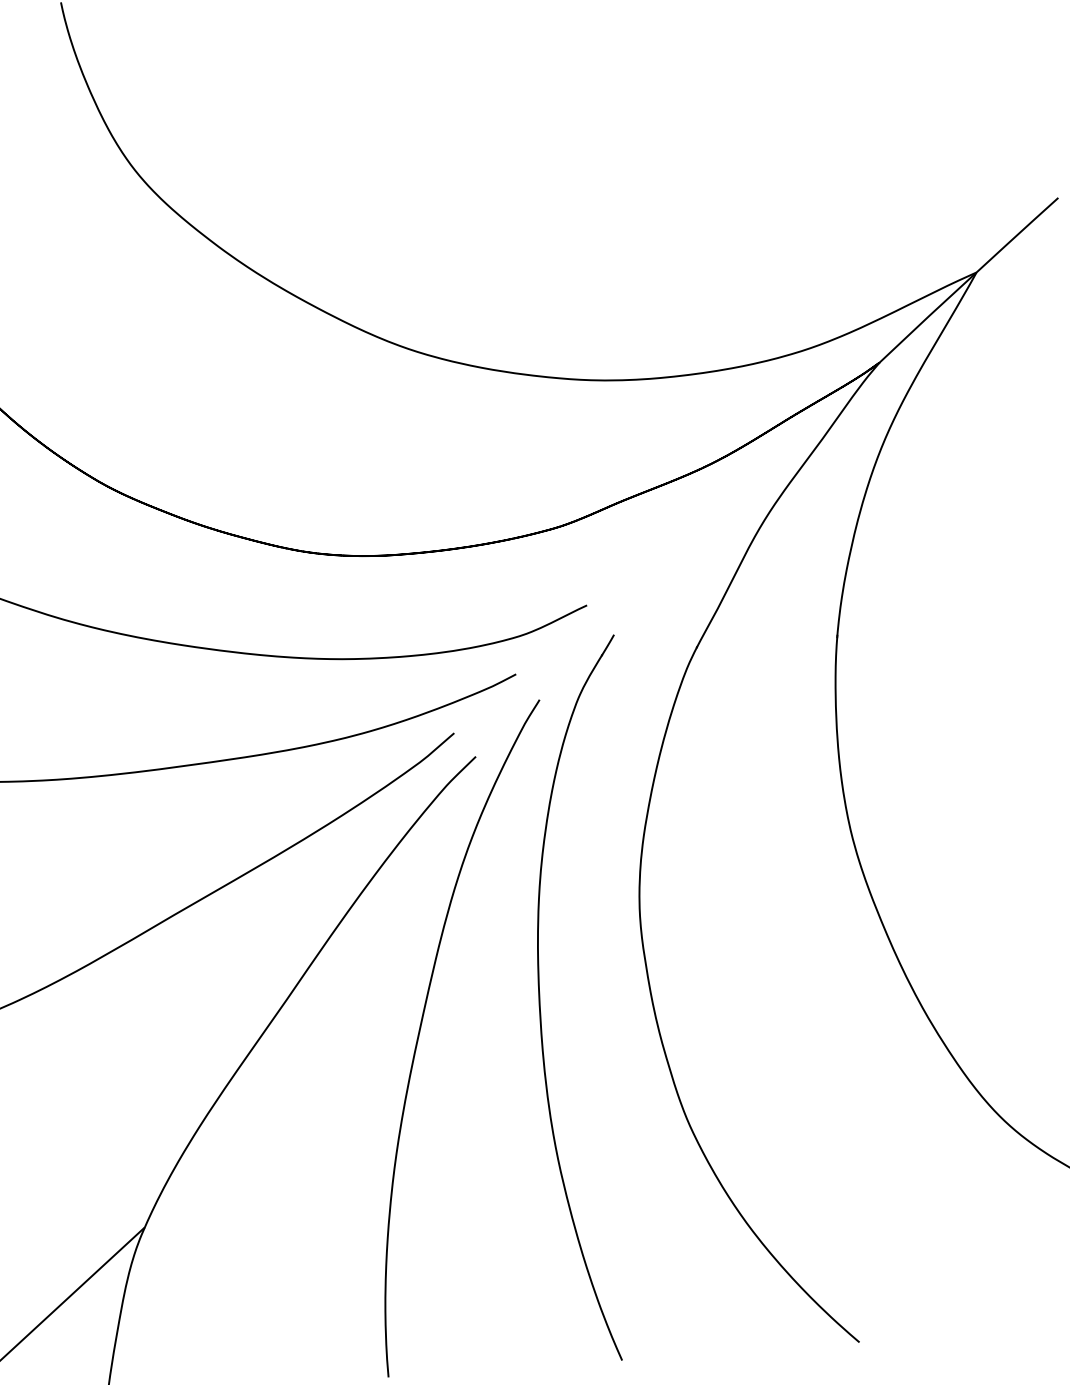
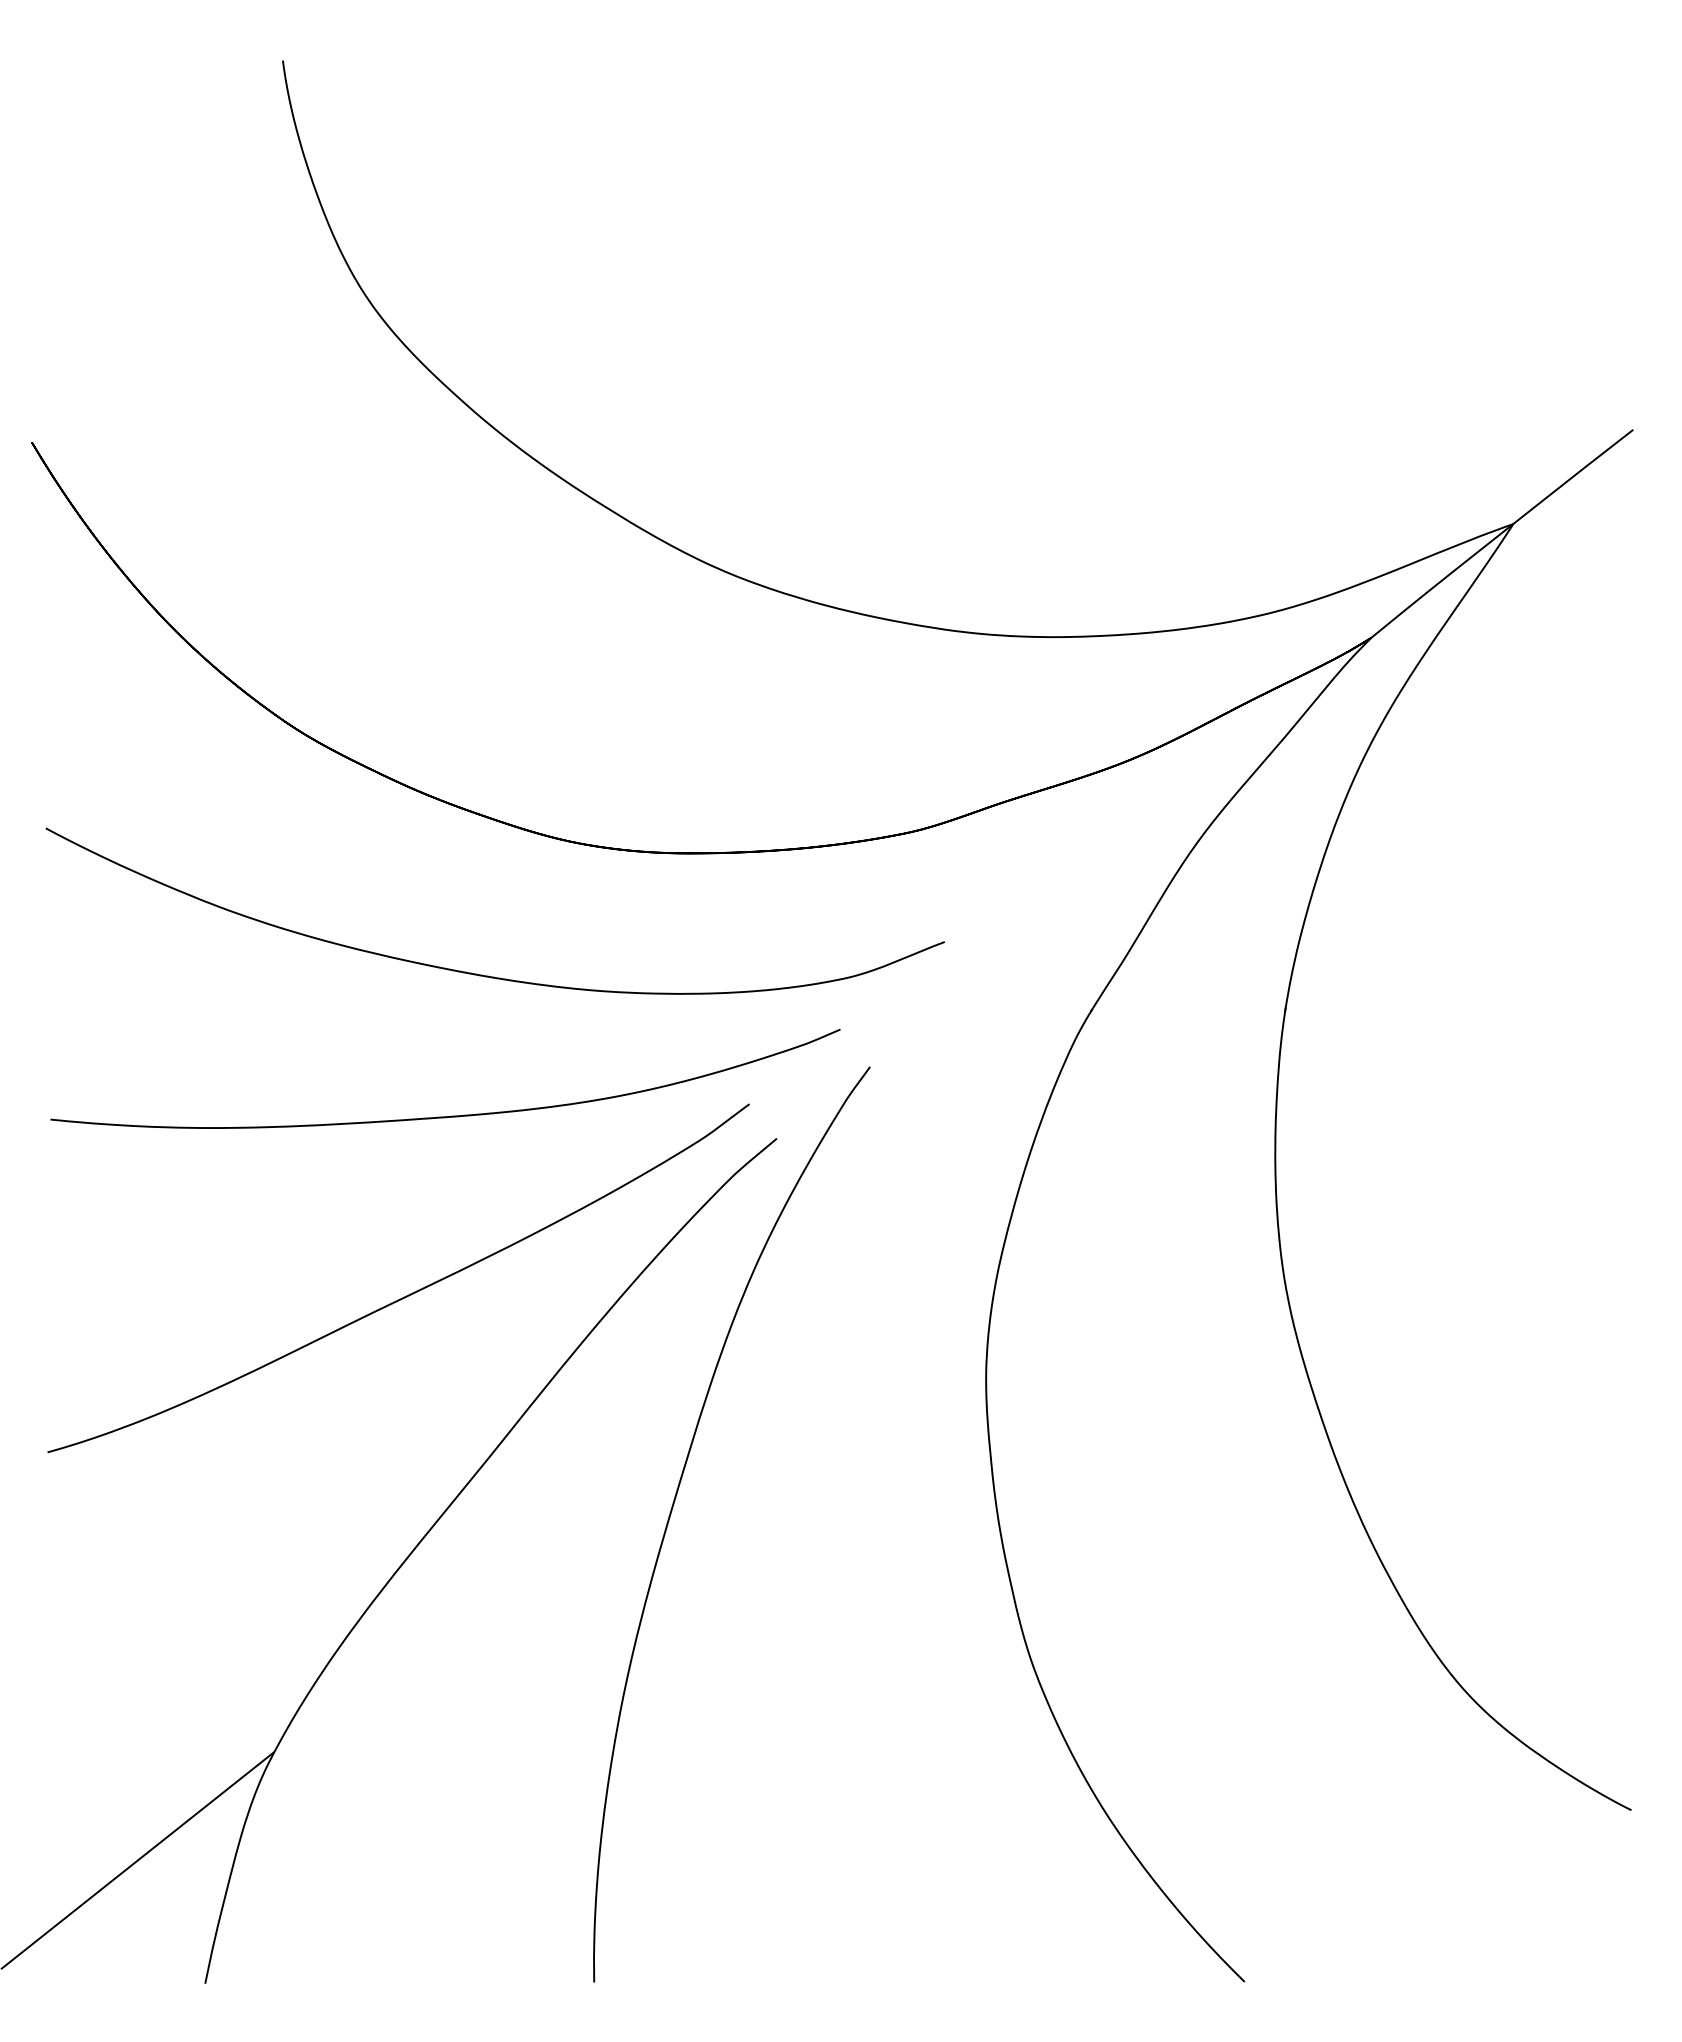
part: (540, 1003) -> (840, 1483), removed

